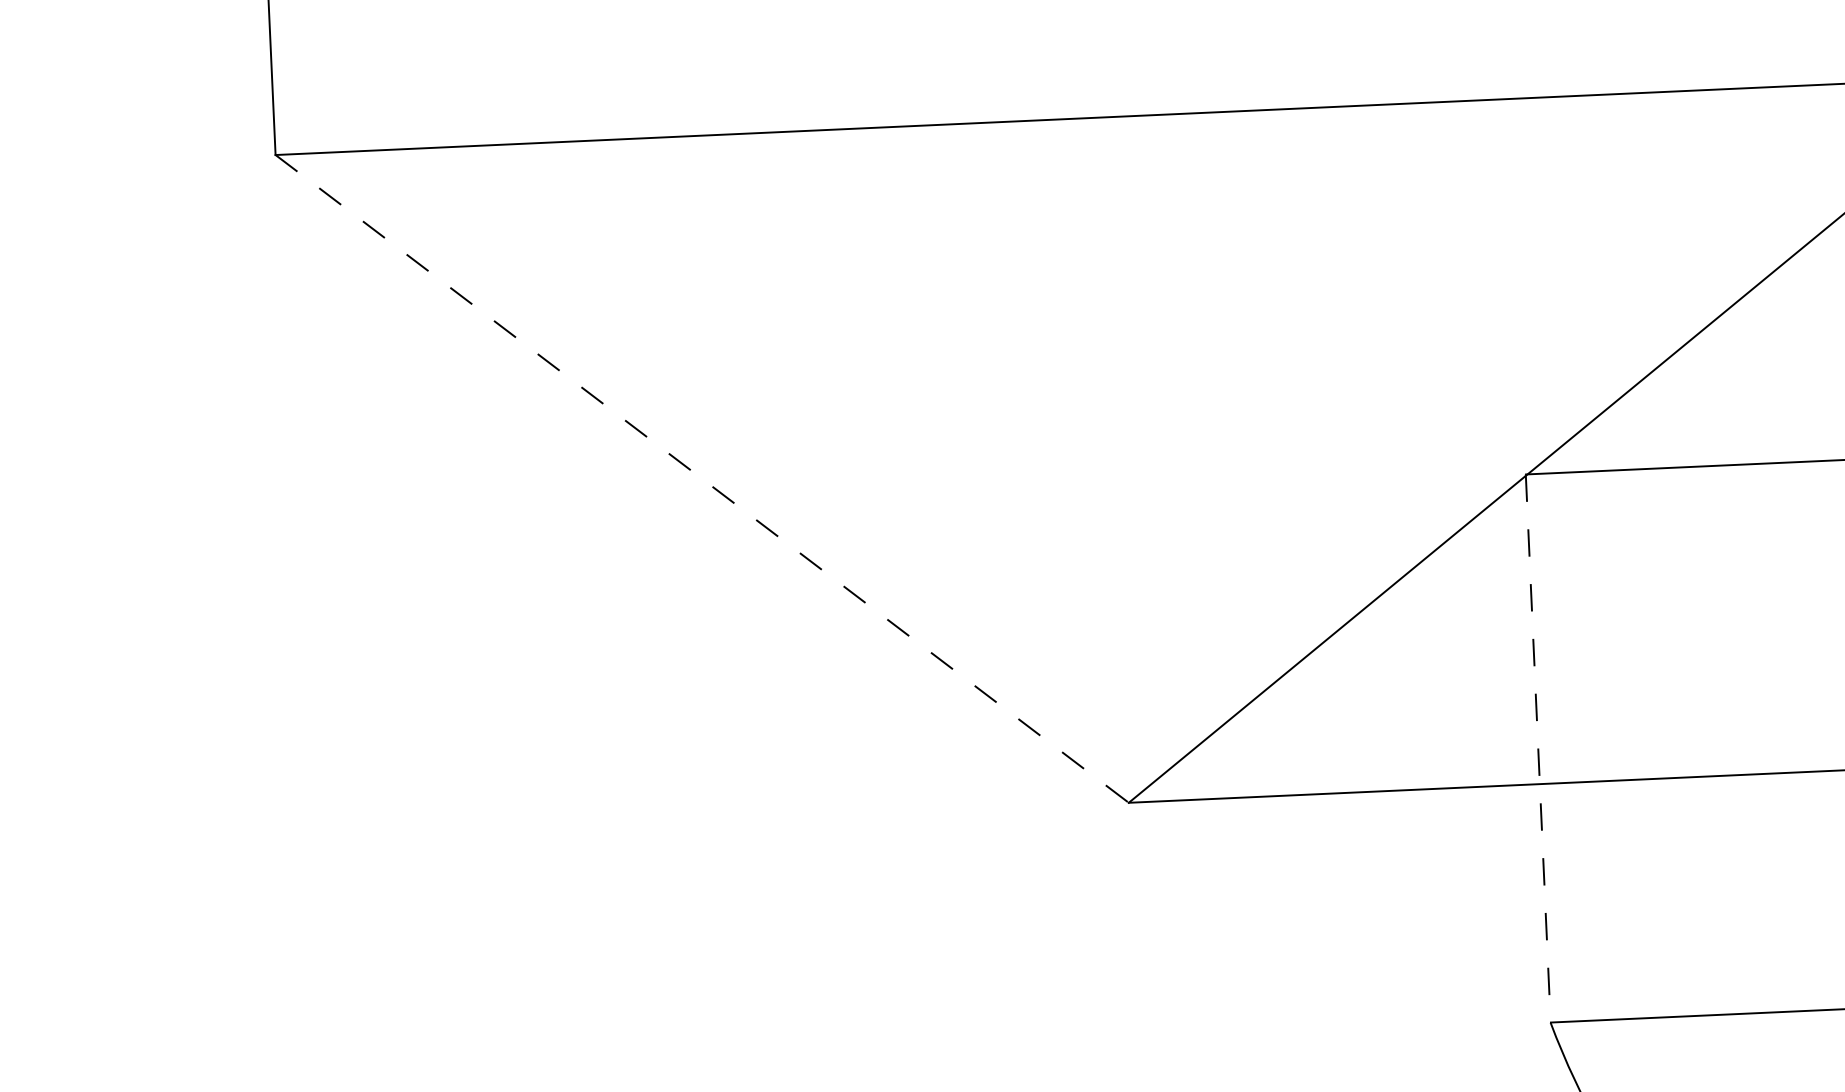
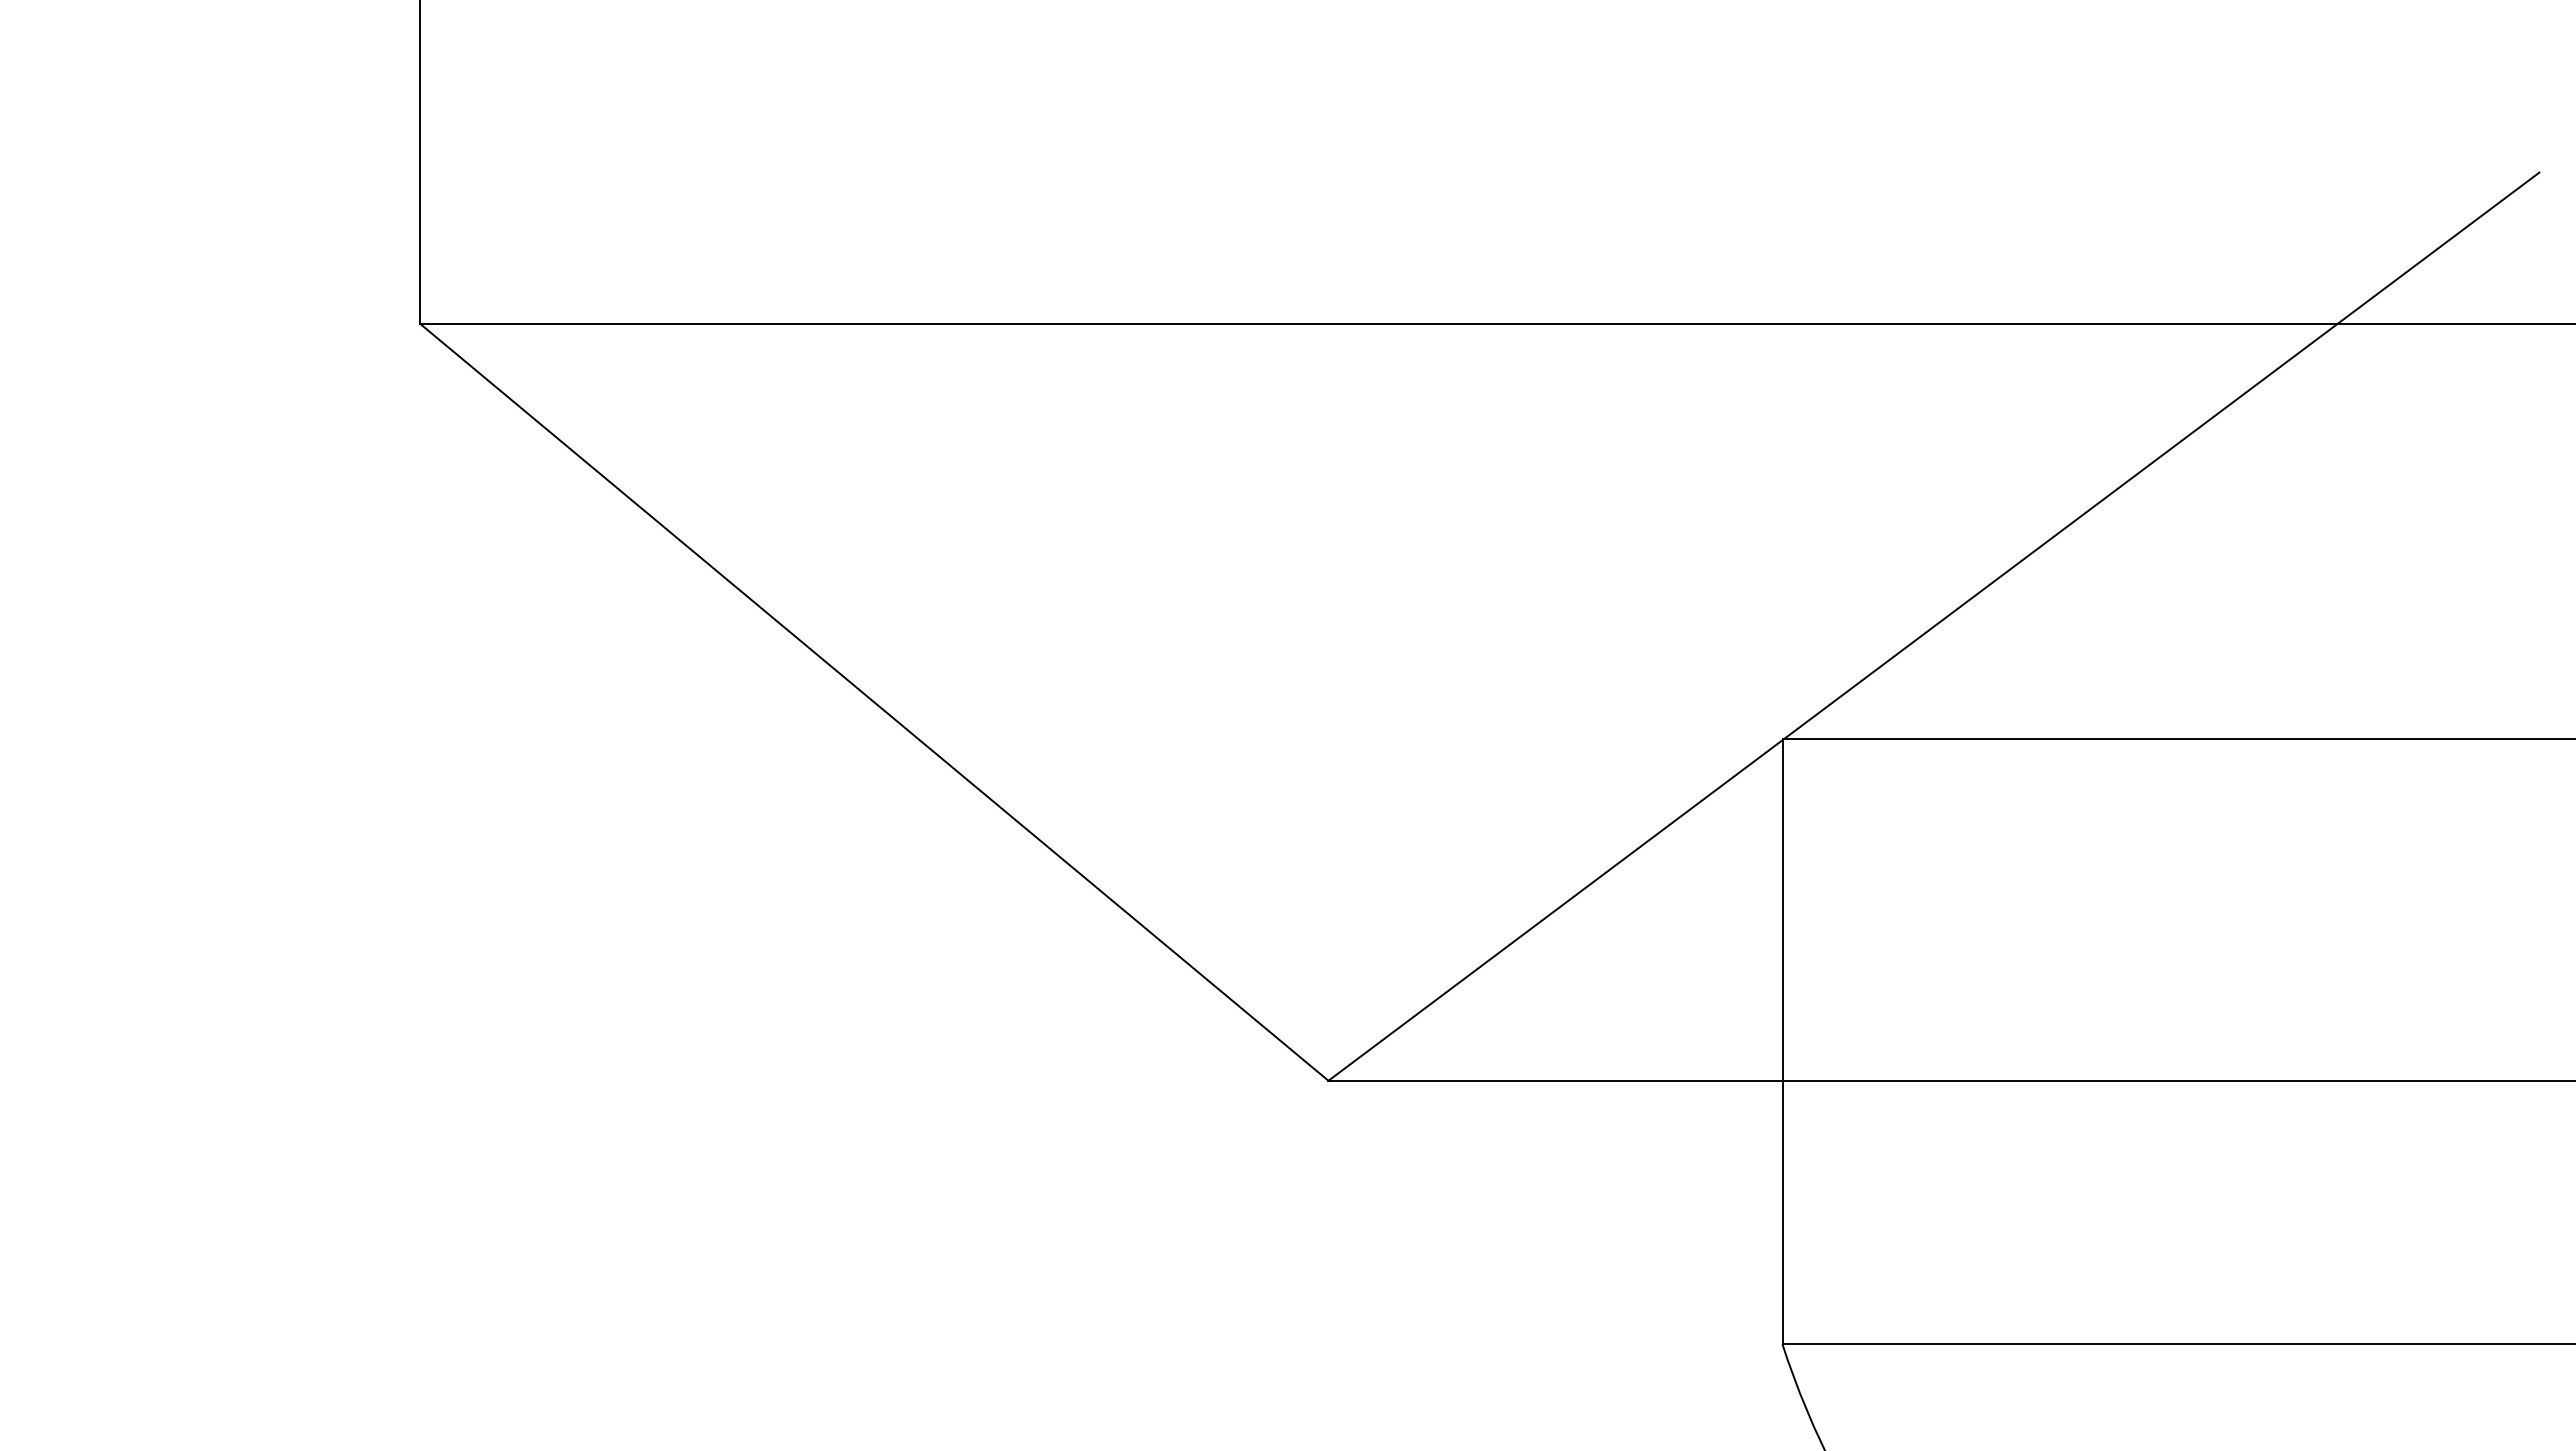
line: (702, 479) -> (874, 702), dashed -> solid
line: (1538, 748) -> (1782, 1041), dashed -> solid

